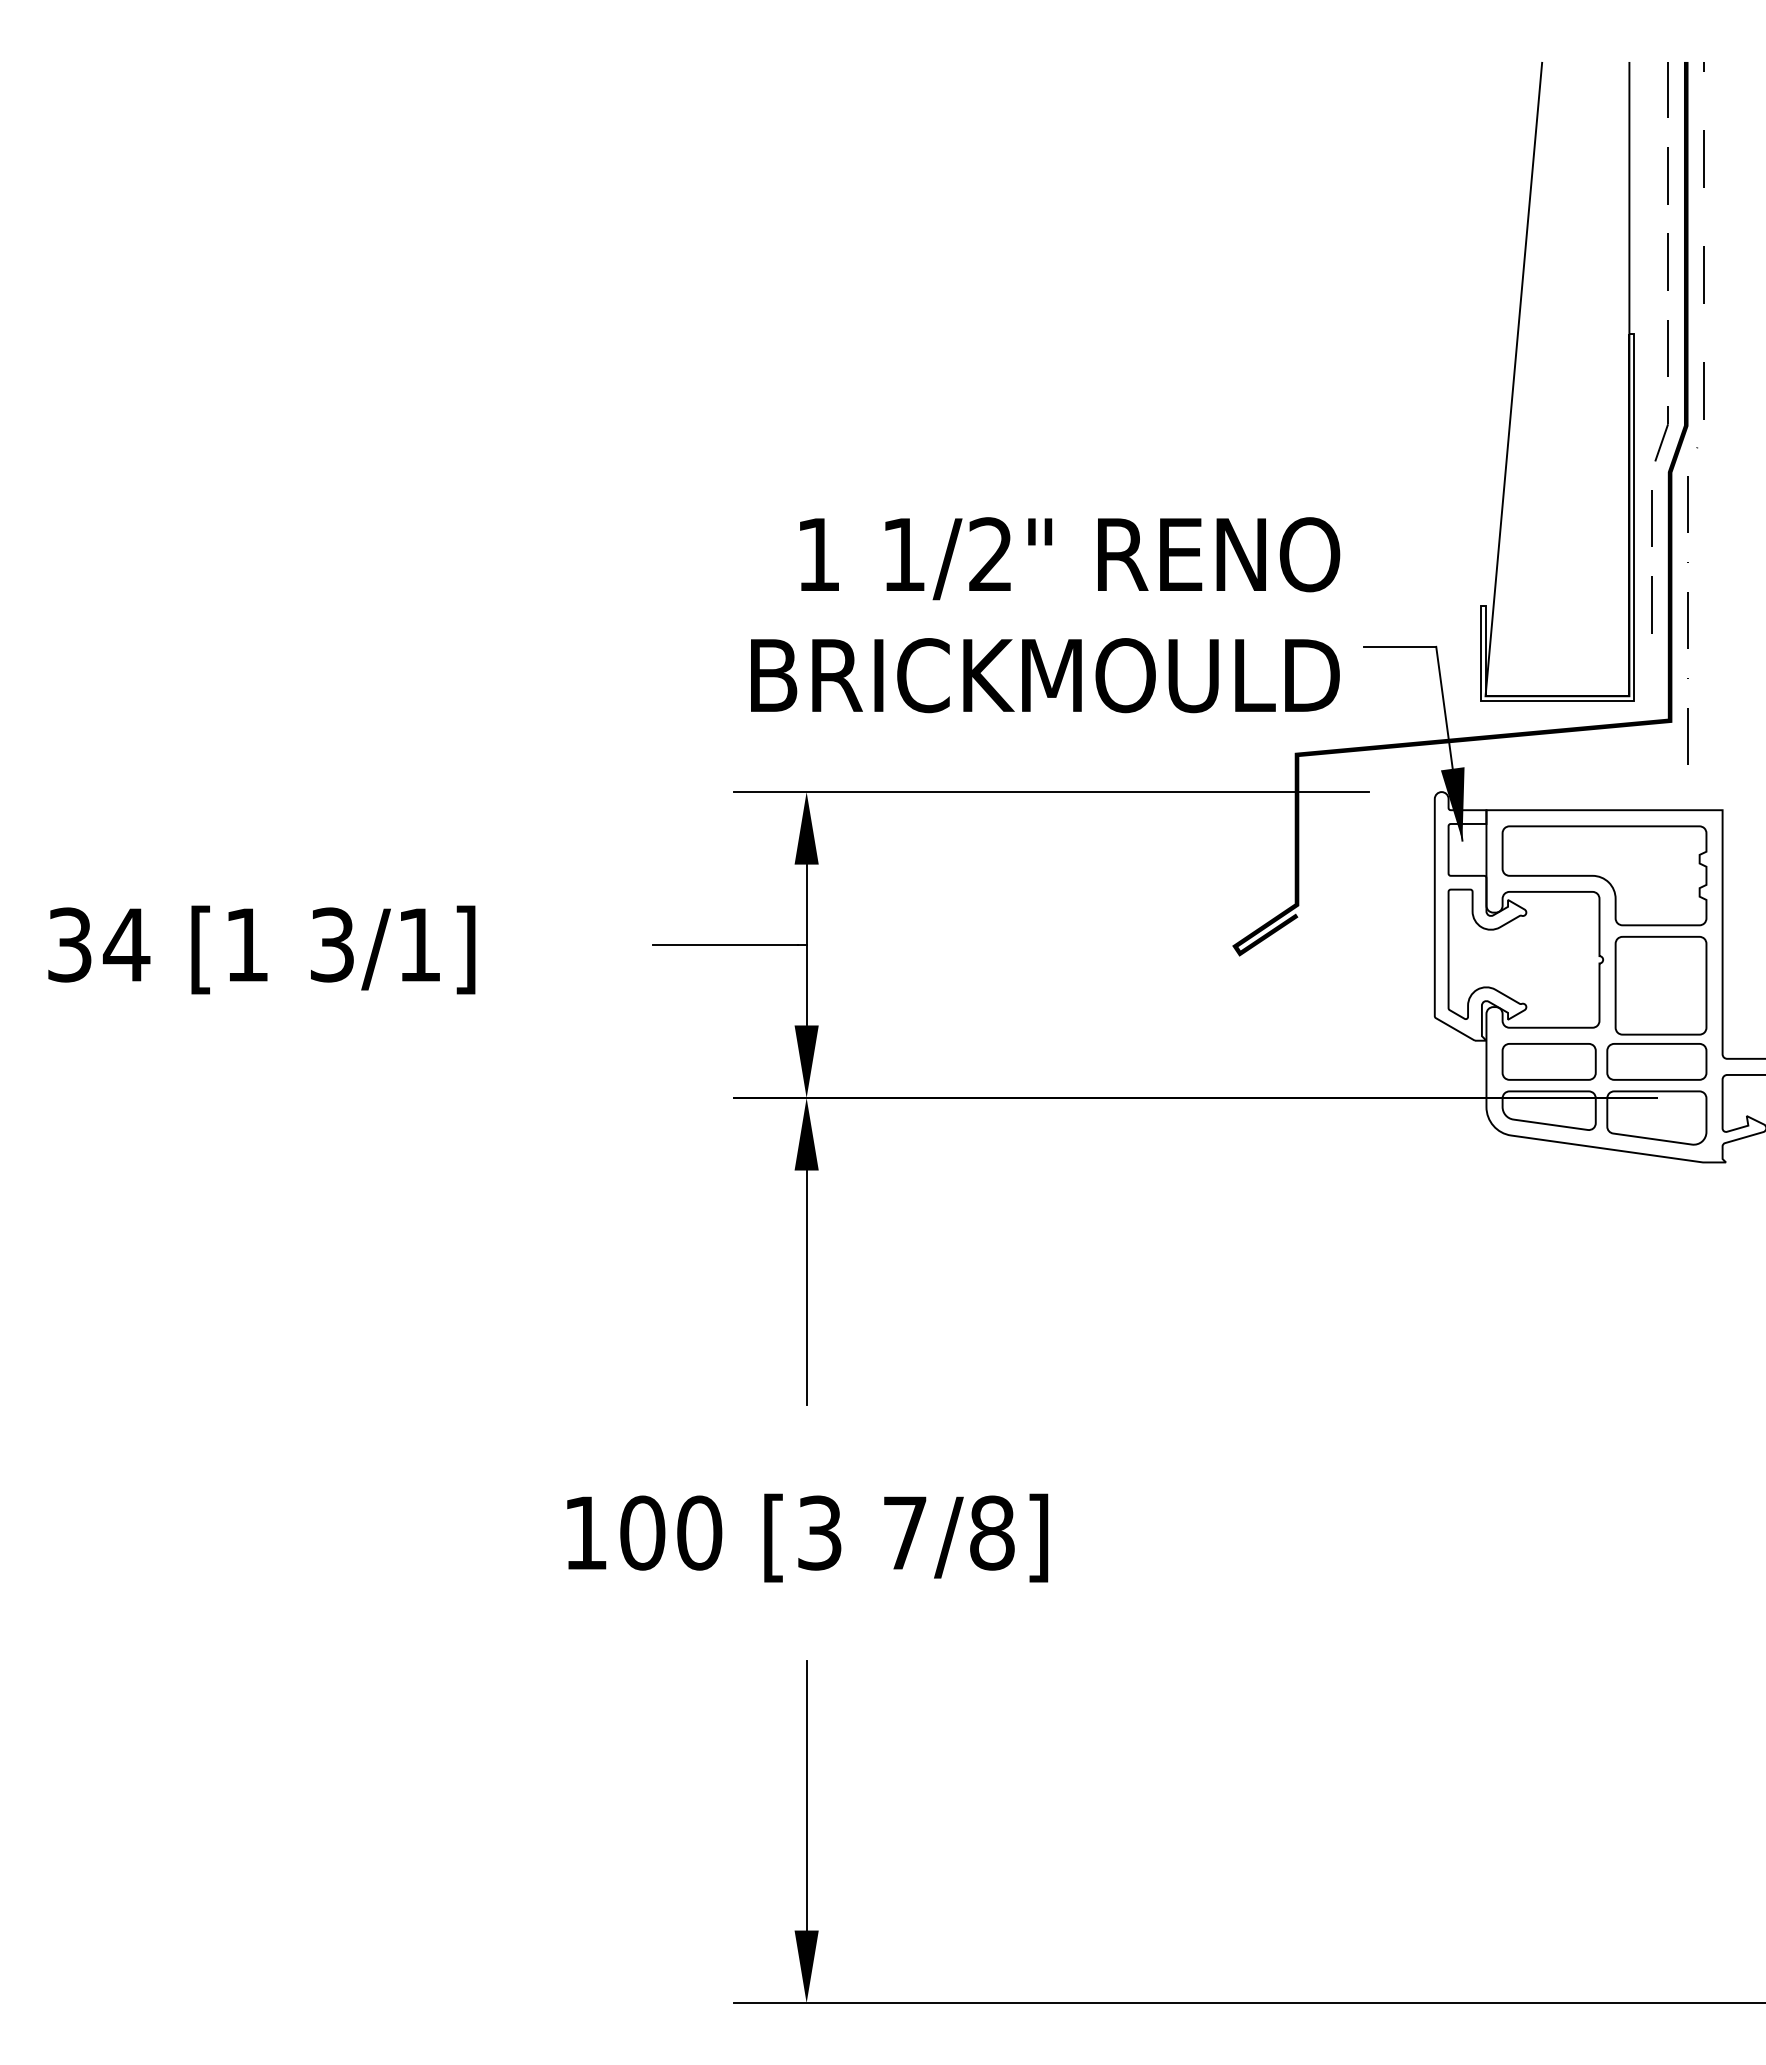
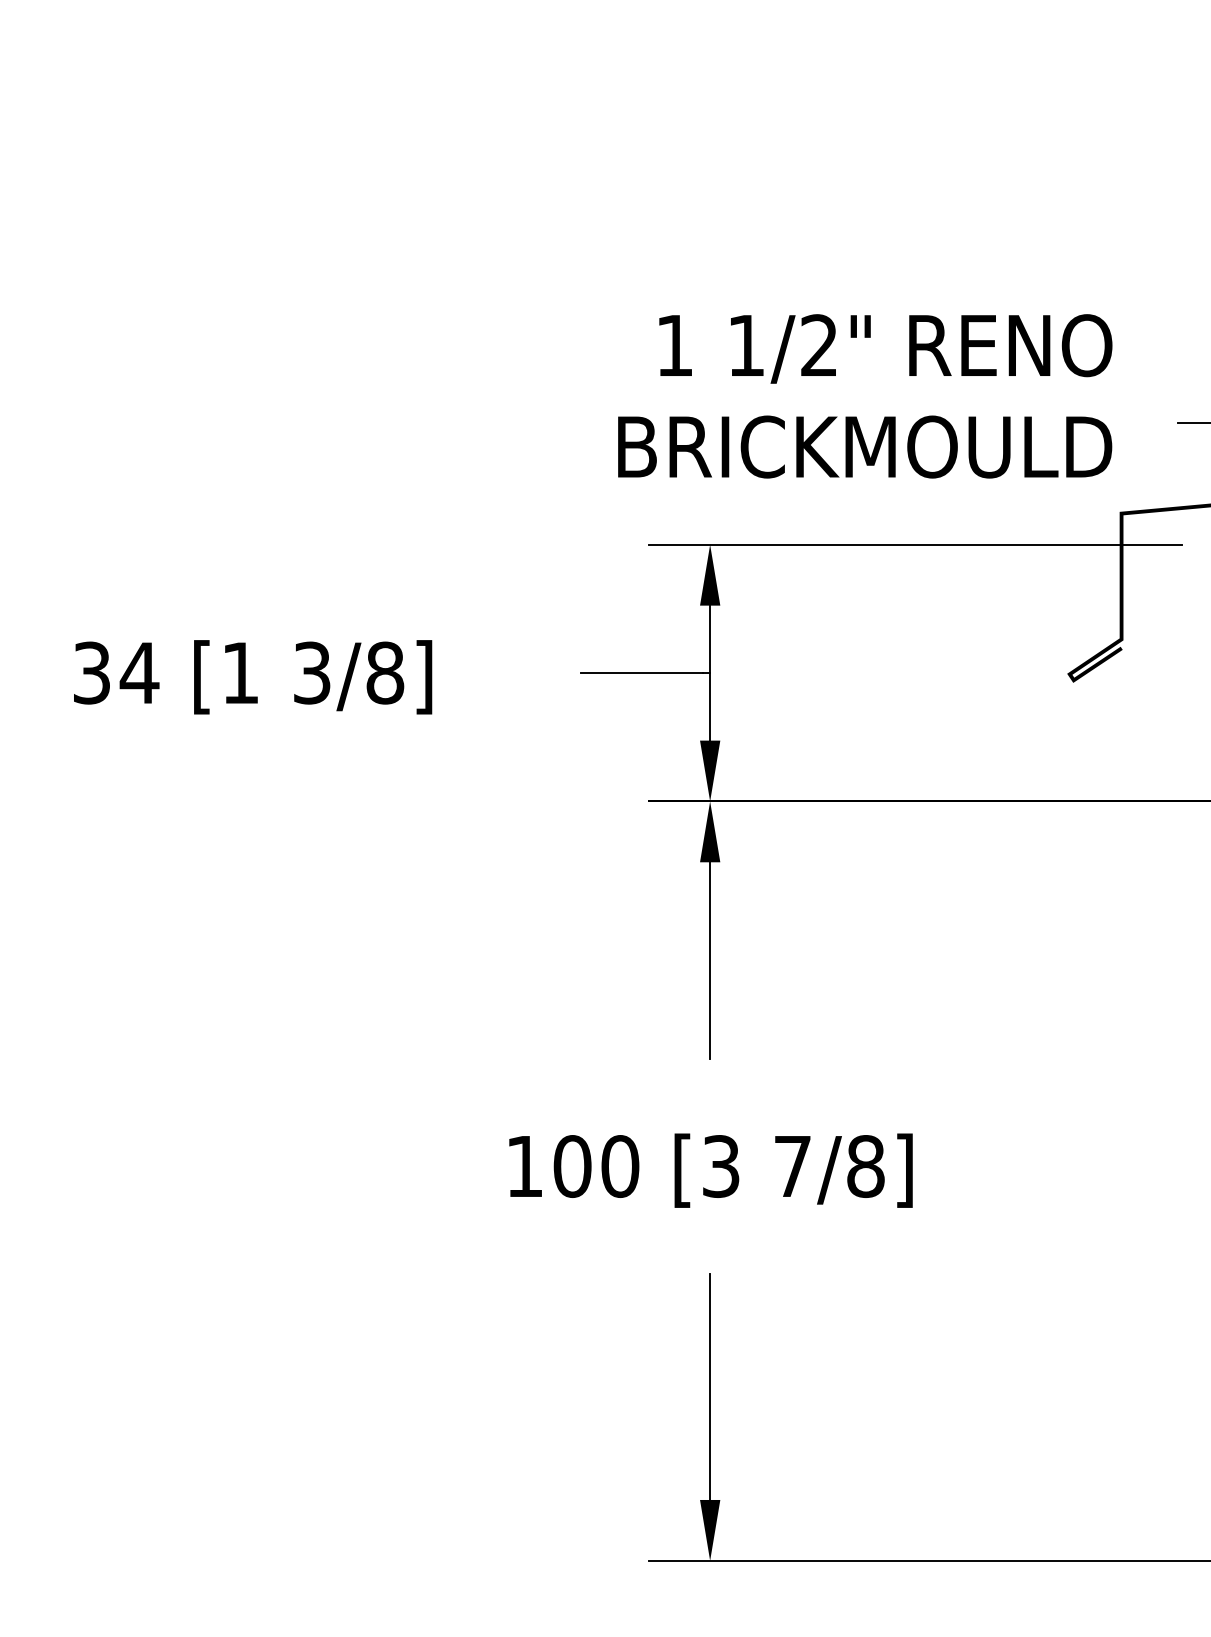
text: (1045, 615) -> (865, 396), moved
text: (419, 944) -> (385, 672), 3/1] -> 3/8]

